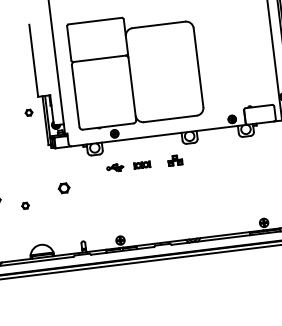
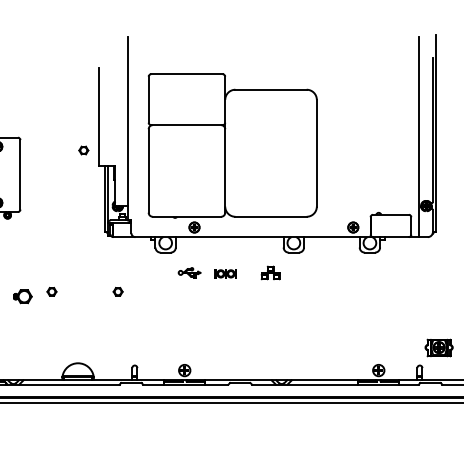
part: (28, 112) -> (83, 150), moved
part: (63, 188) -> (117, 291), size x0.62
part: (25, 205) -> (51, 291), moved

